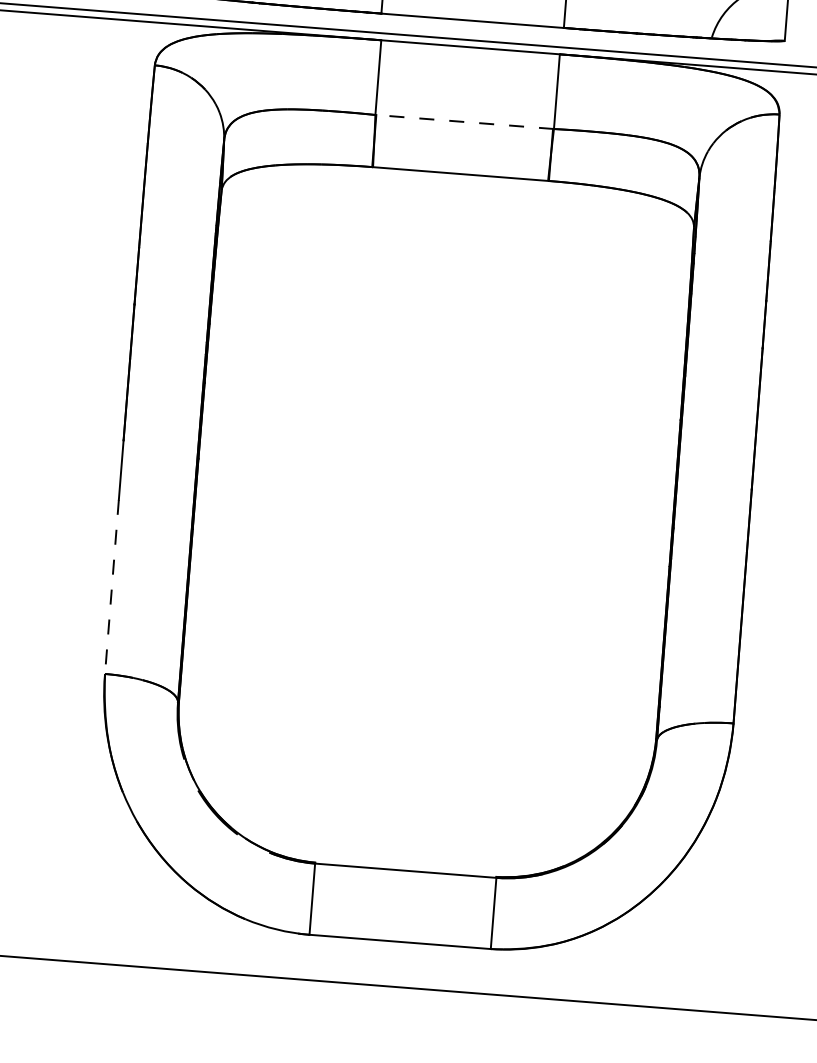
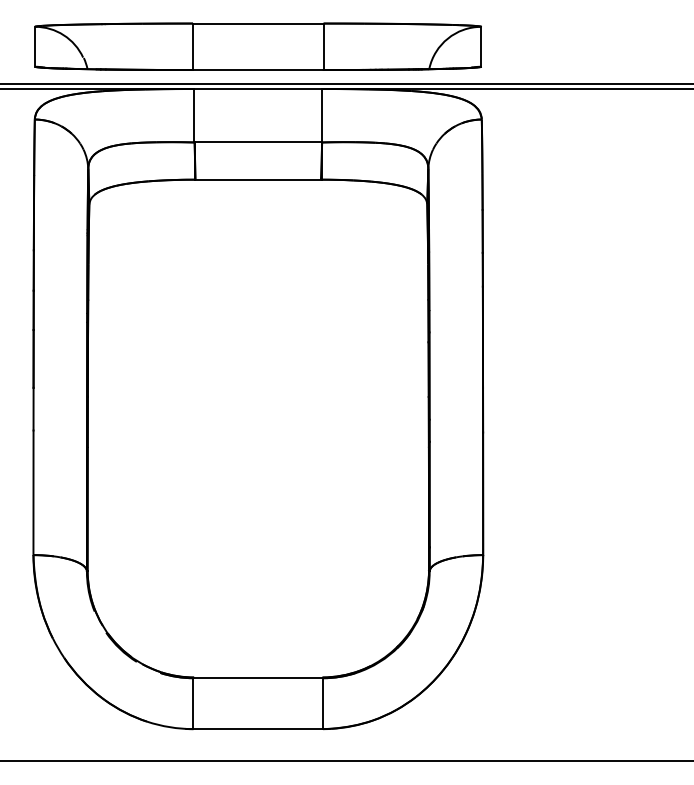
line: (464, 122) -> (258, 142), dashed -> solid
line: (111, 587) -> (33, 493), dashed -> solid

